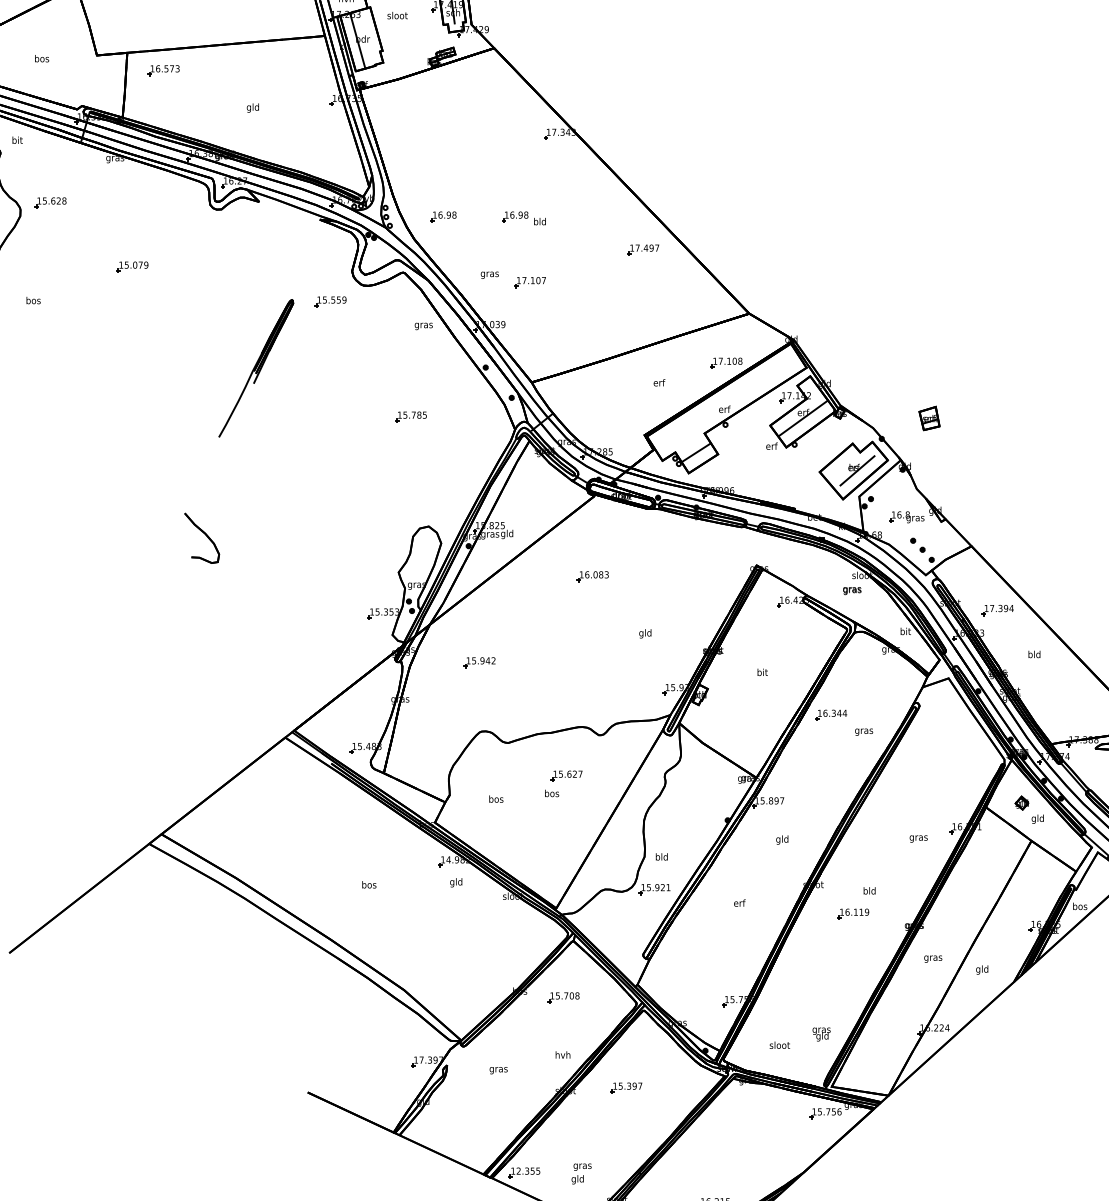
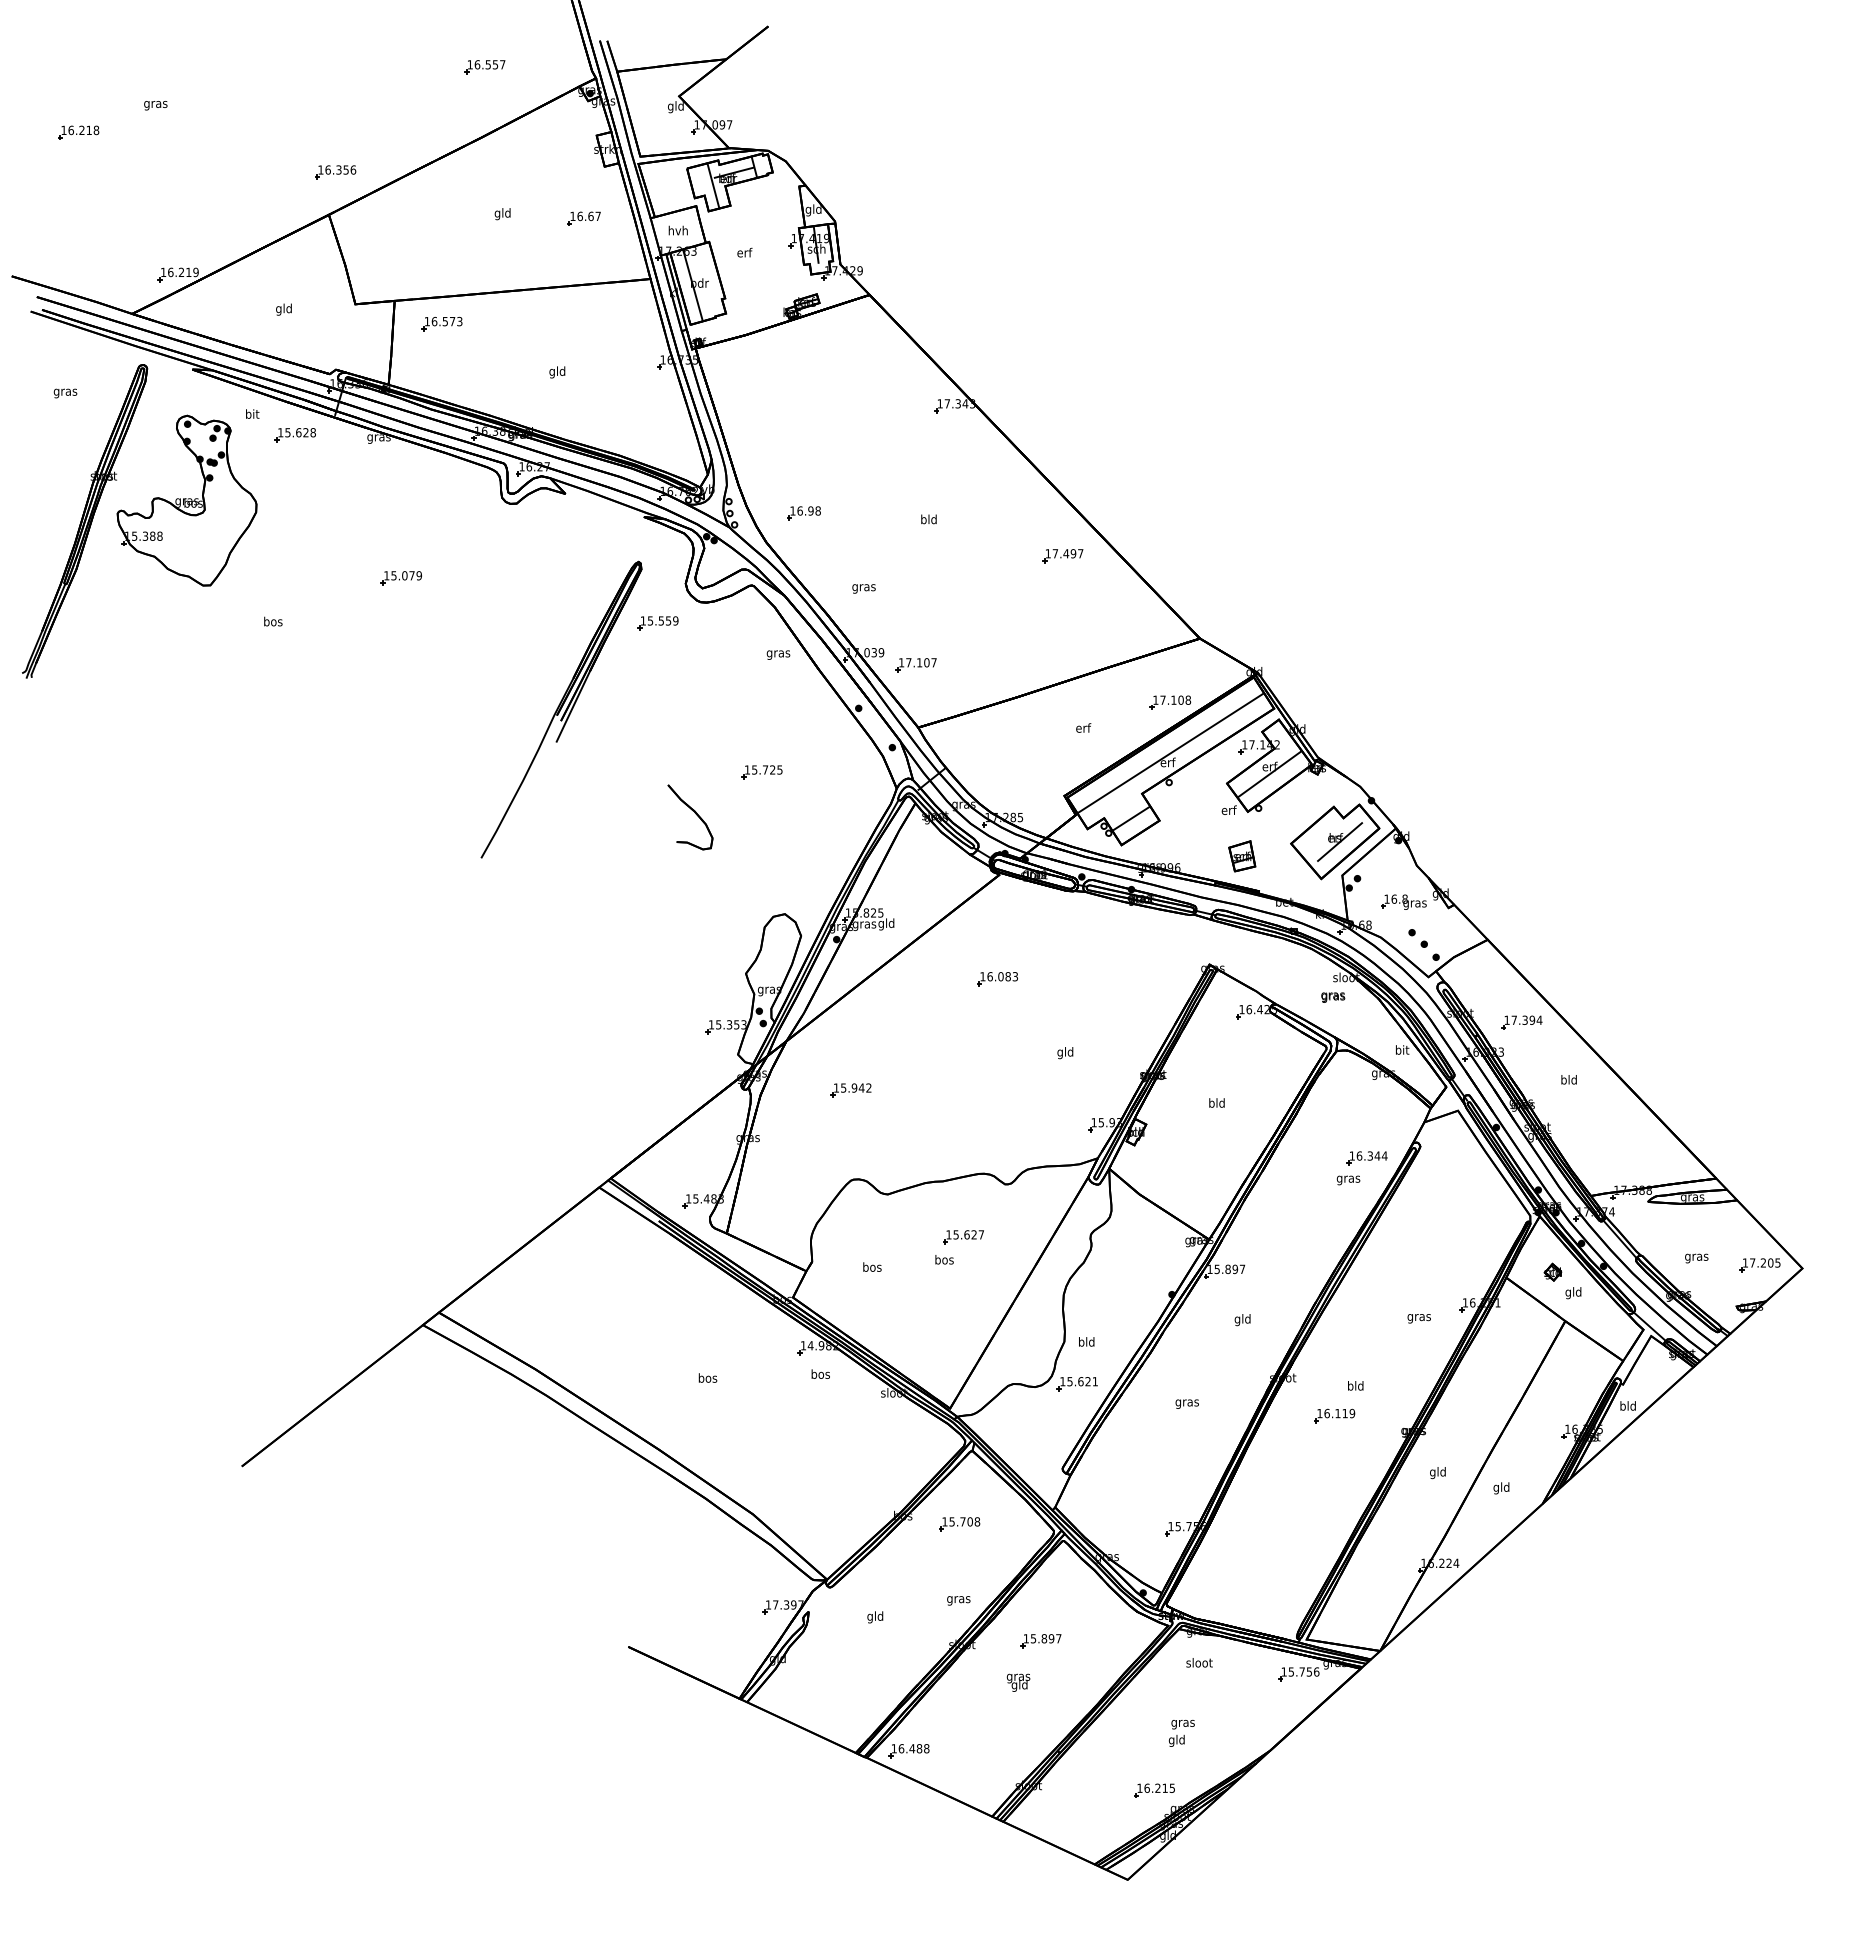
text: (397, 15) -> (744, 252), sloot -> erf
text: (42, 59) -> (284, 309), bos -> gld
part: (49, 203) -> (294, 435), moved
part: (514, 217) -> (896, 513), removed
part: (529, 282) -> (915, 665), moved
part: (256, 368) -> (561, 709), size x1.67
line: (726, 402) -> (1170, 753), added
text: (419, 414) -> (772, 769), 15.785 -> 15.725
part: (929, 418) -> (1242, 856), moved
part: (202, 538) -> (690, 817), moved
text: (762, 672) -> (1216, 1102), bit -> bld
part: (830, 715) -> (1366, 1158), moved
text: (456, 882) -> (820, 1375), gld -> bos
text: (657, 887) -> (1080, 1381), 15.921 -> 15.621
text: (738, 903) -> (1186, 1402), erf -> gras
text: (1080, 906) -> (1628, 1405), bos -> bld
text: (932, 958) -> (1437, 1473), gras -> gld
text: (821, 1034) -> (1018, 1682), moved
text: (779, 1045) -> (1199, 1662), moved
text: (562, 1055) -> (958, 1599), hvh -> gras
text: (498, 1069) -> (875, 1617), gras -> gld
text: (629, 1086) -> (1044, 1638), 15.397 -> 15.897
text: (528, 1170) -> (913, 1748), 12.355 -> 16.488
text: (581, 1173) -> (1181, 1732), moved

